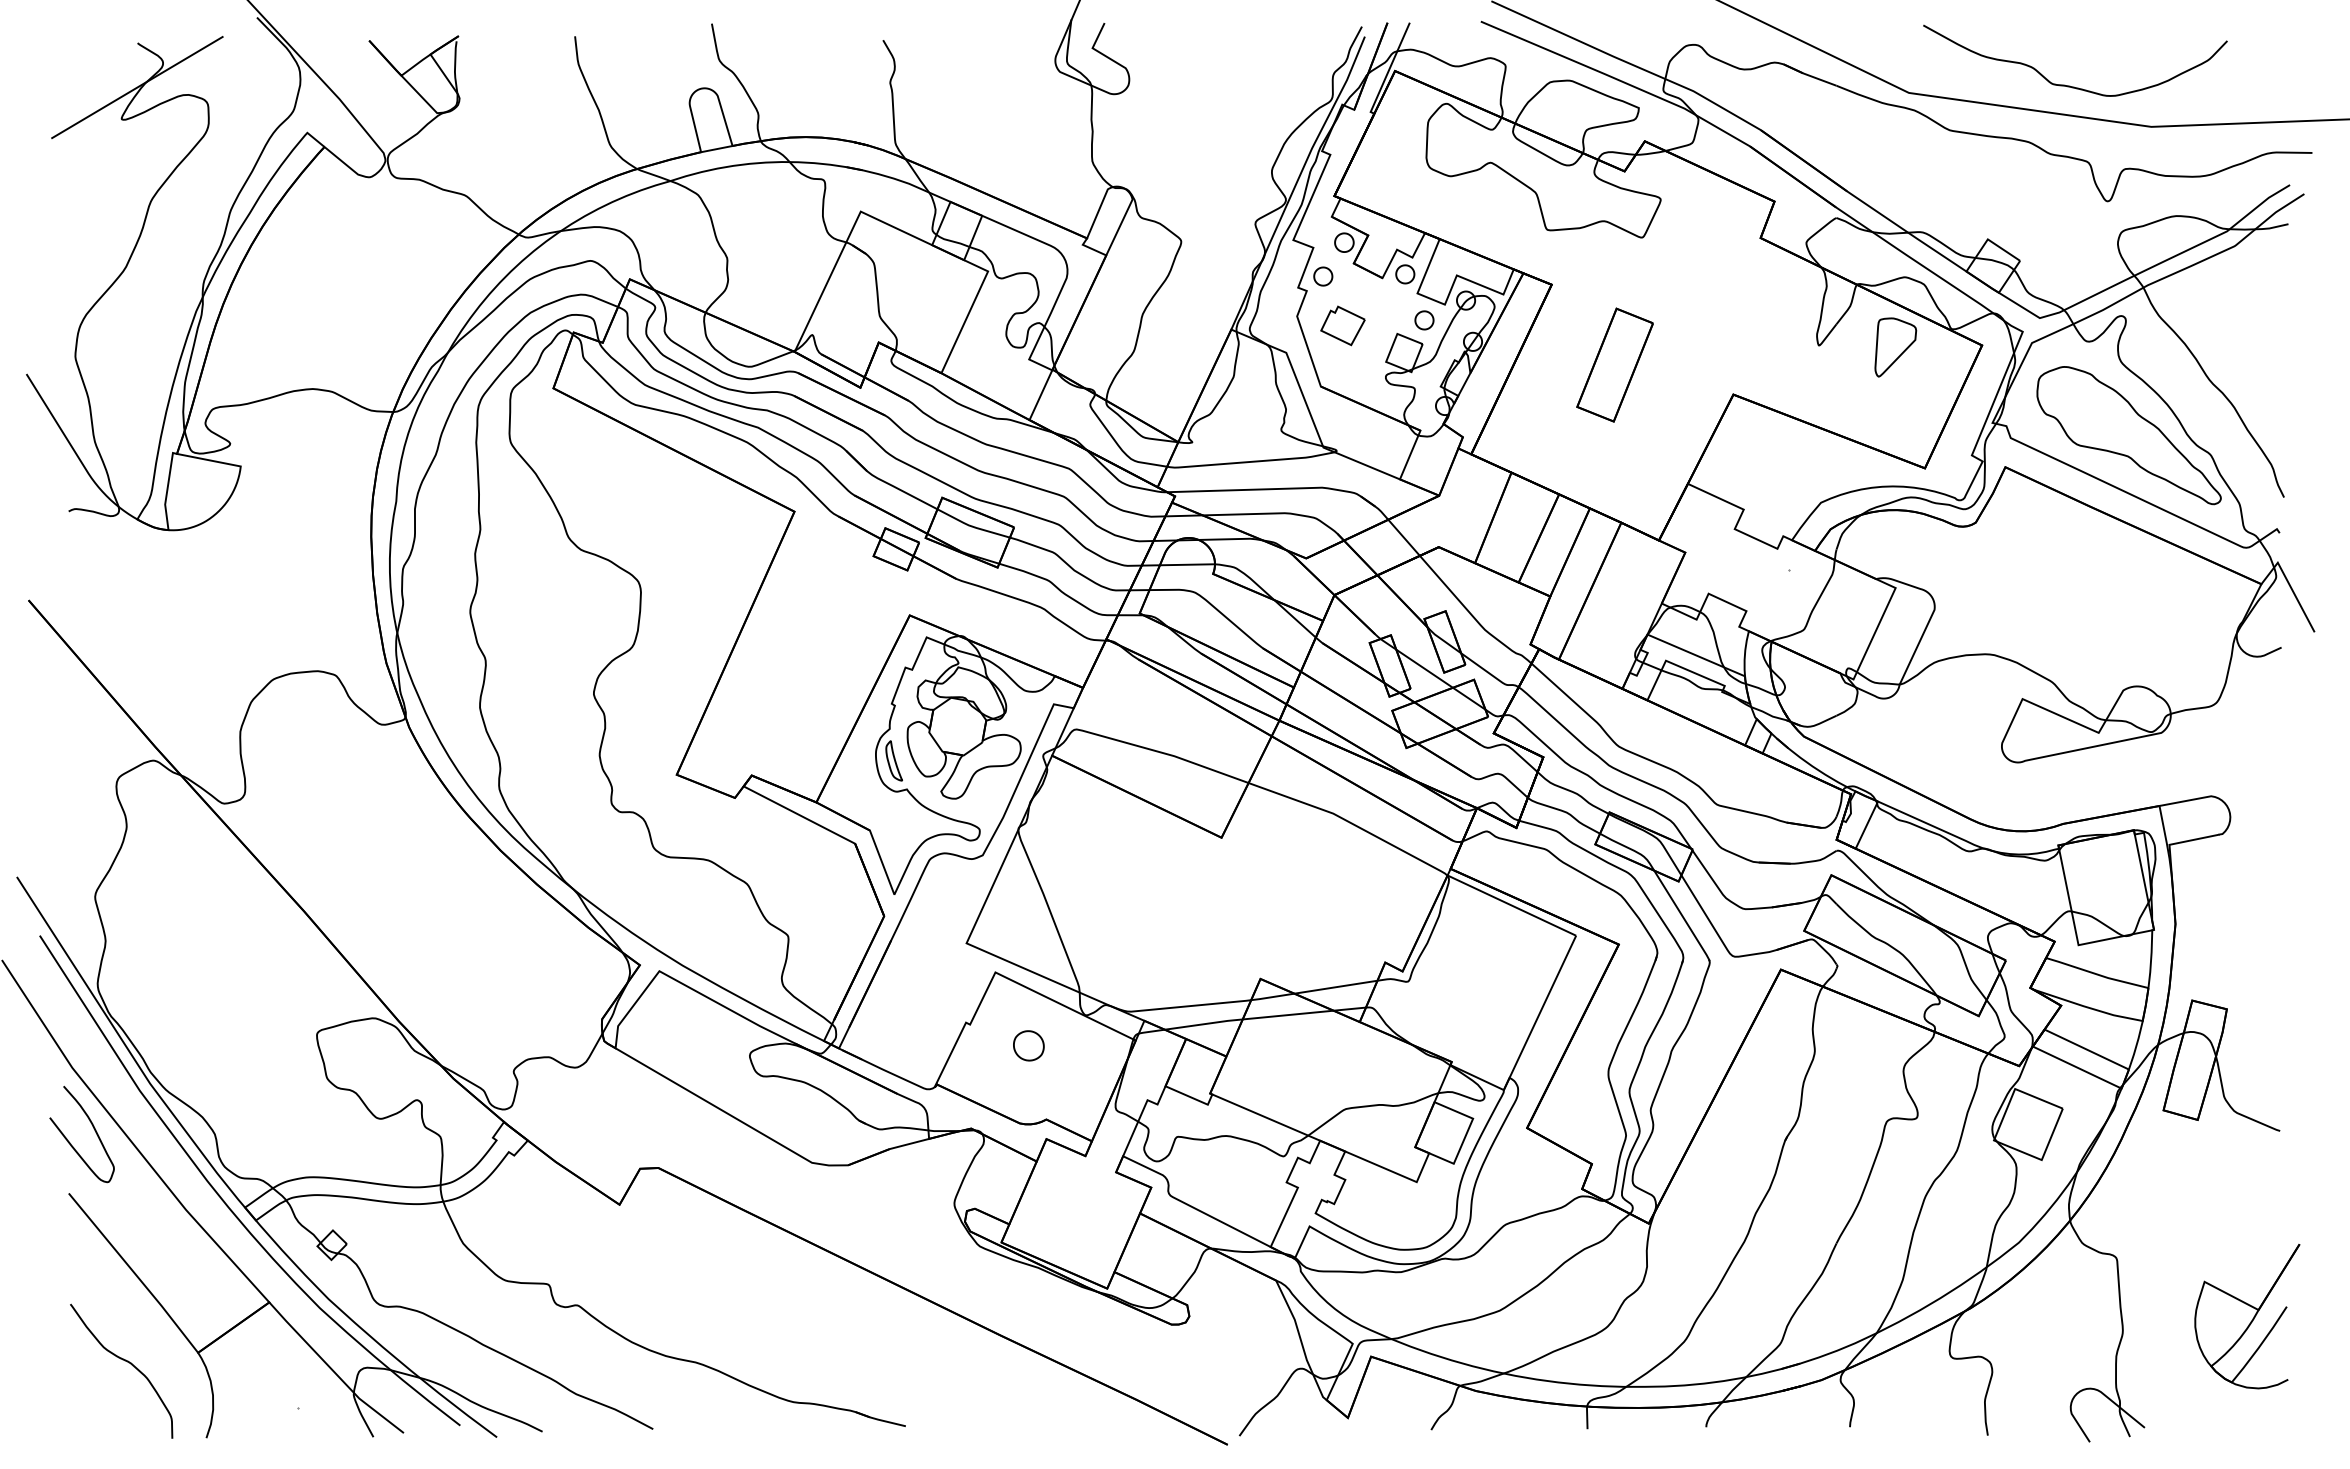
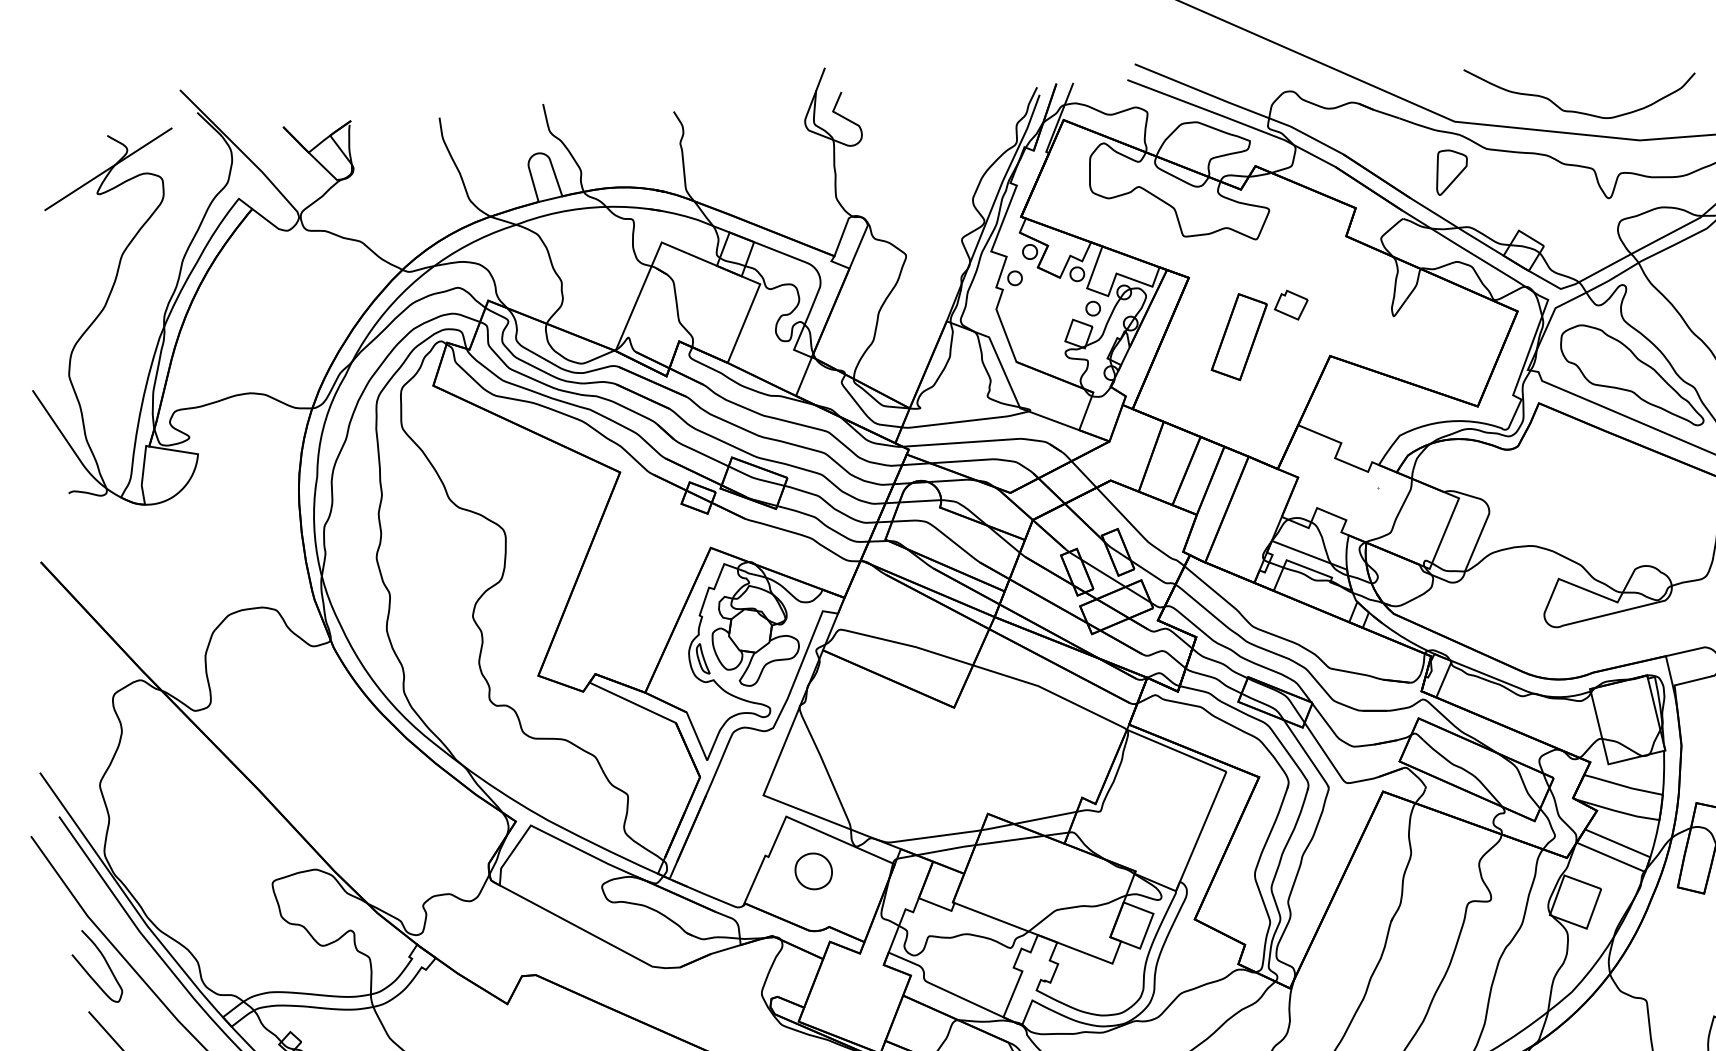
part: (1342, 325) -> (1290, 304), moved
part: (1895, 347) -> (1451, 172), moved
part: (1028, 1045) -> (813, 871), size x1.6

